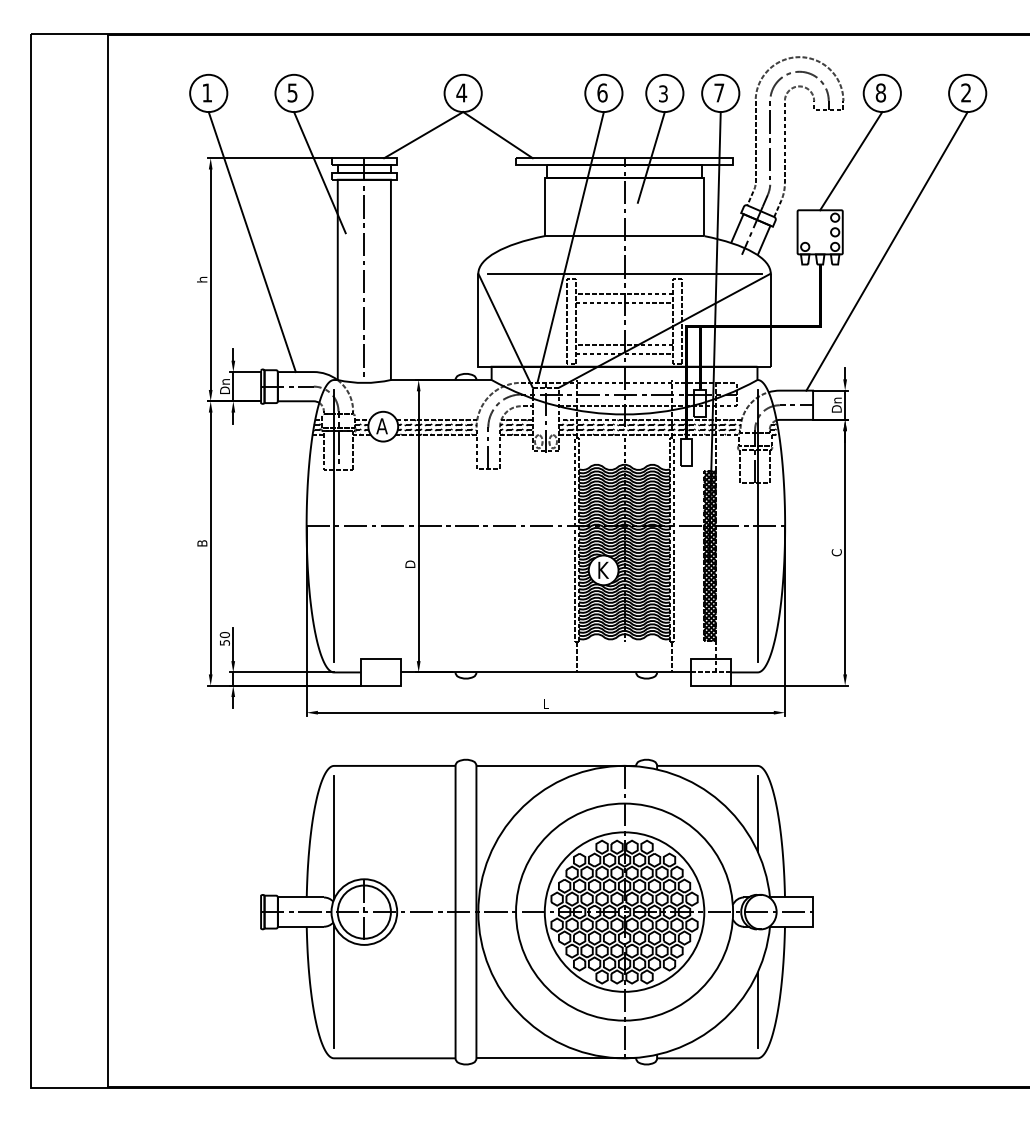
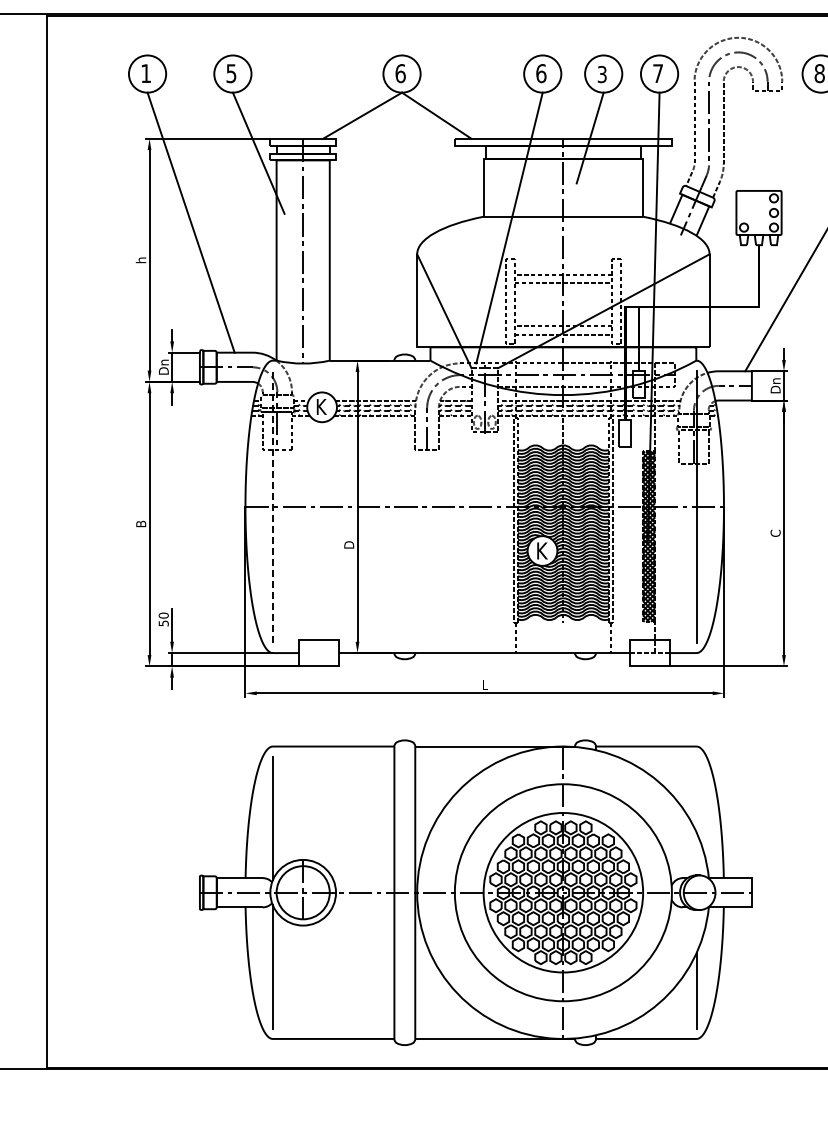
text: (461, 92) -> (400, 73), 4 -> 6
line: (851, 161) -> (790, 142), removed
line: (624, 273) -> (563, 254), removed
text: (381, 426) -> (320, 407), A -> K
line: (334, 525) -> (273, 506), solid -> dashed
line: (757, 813) -> (696, 794), removed

